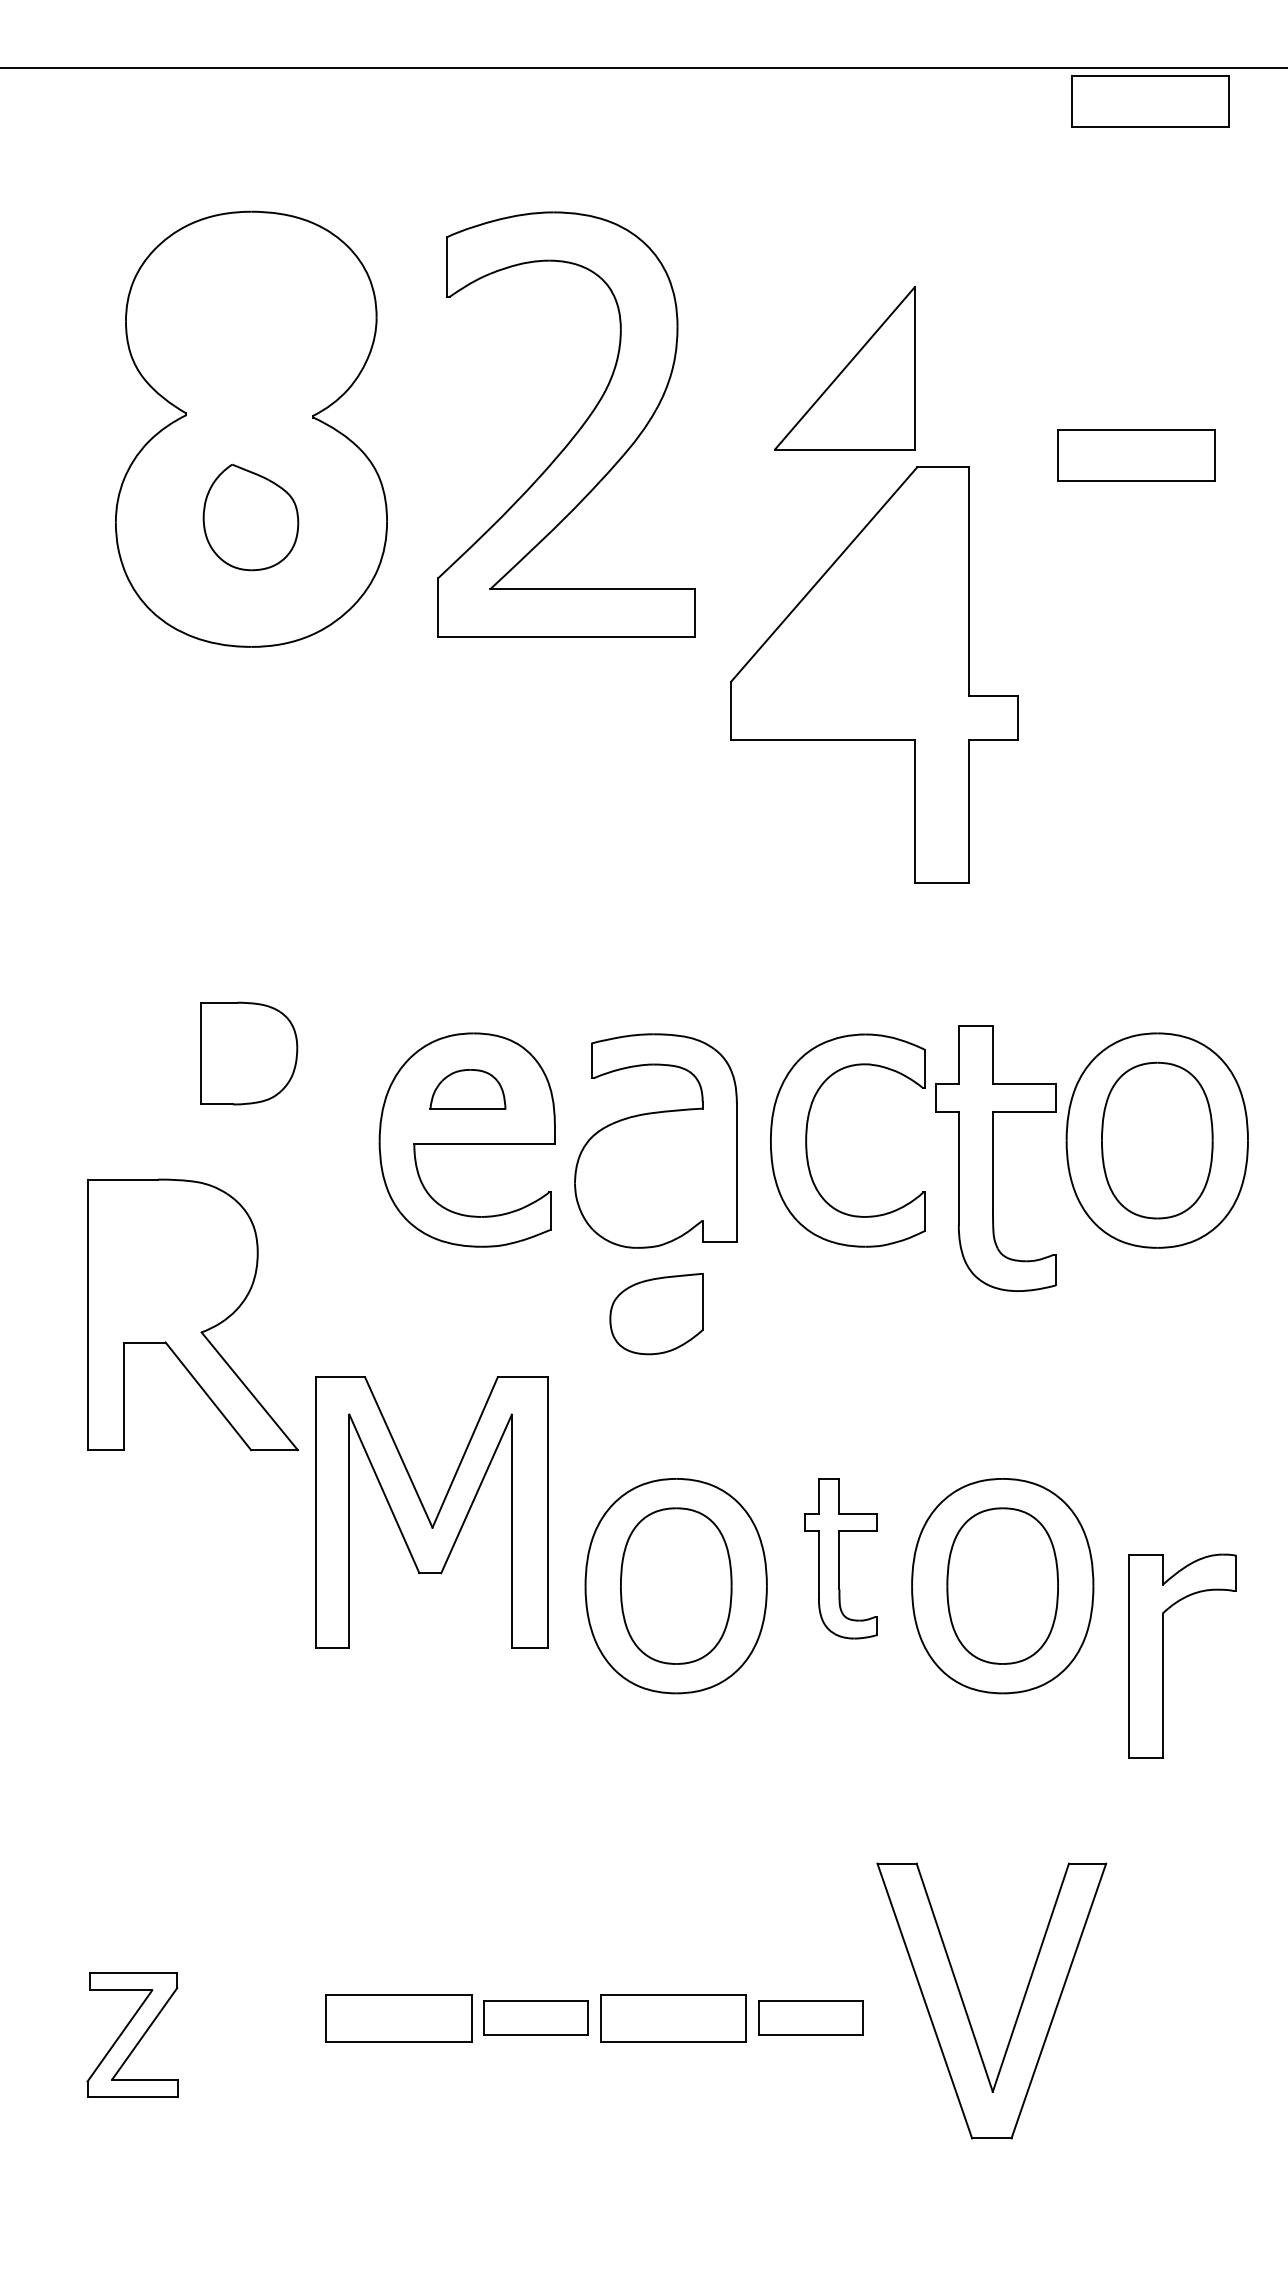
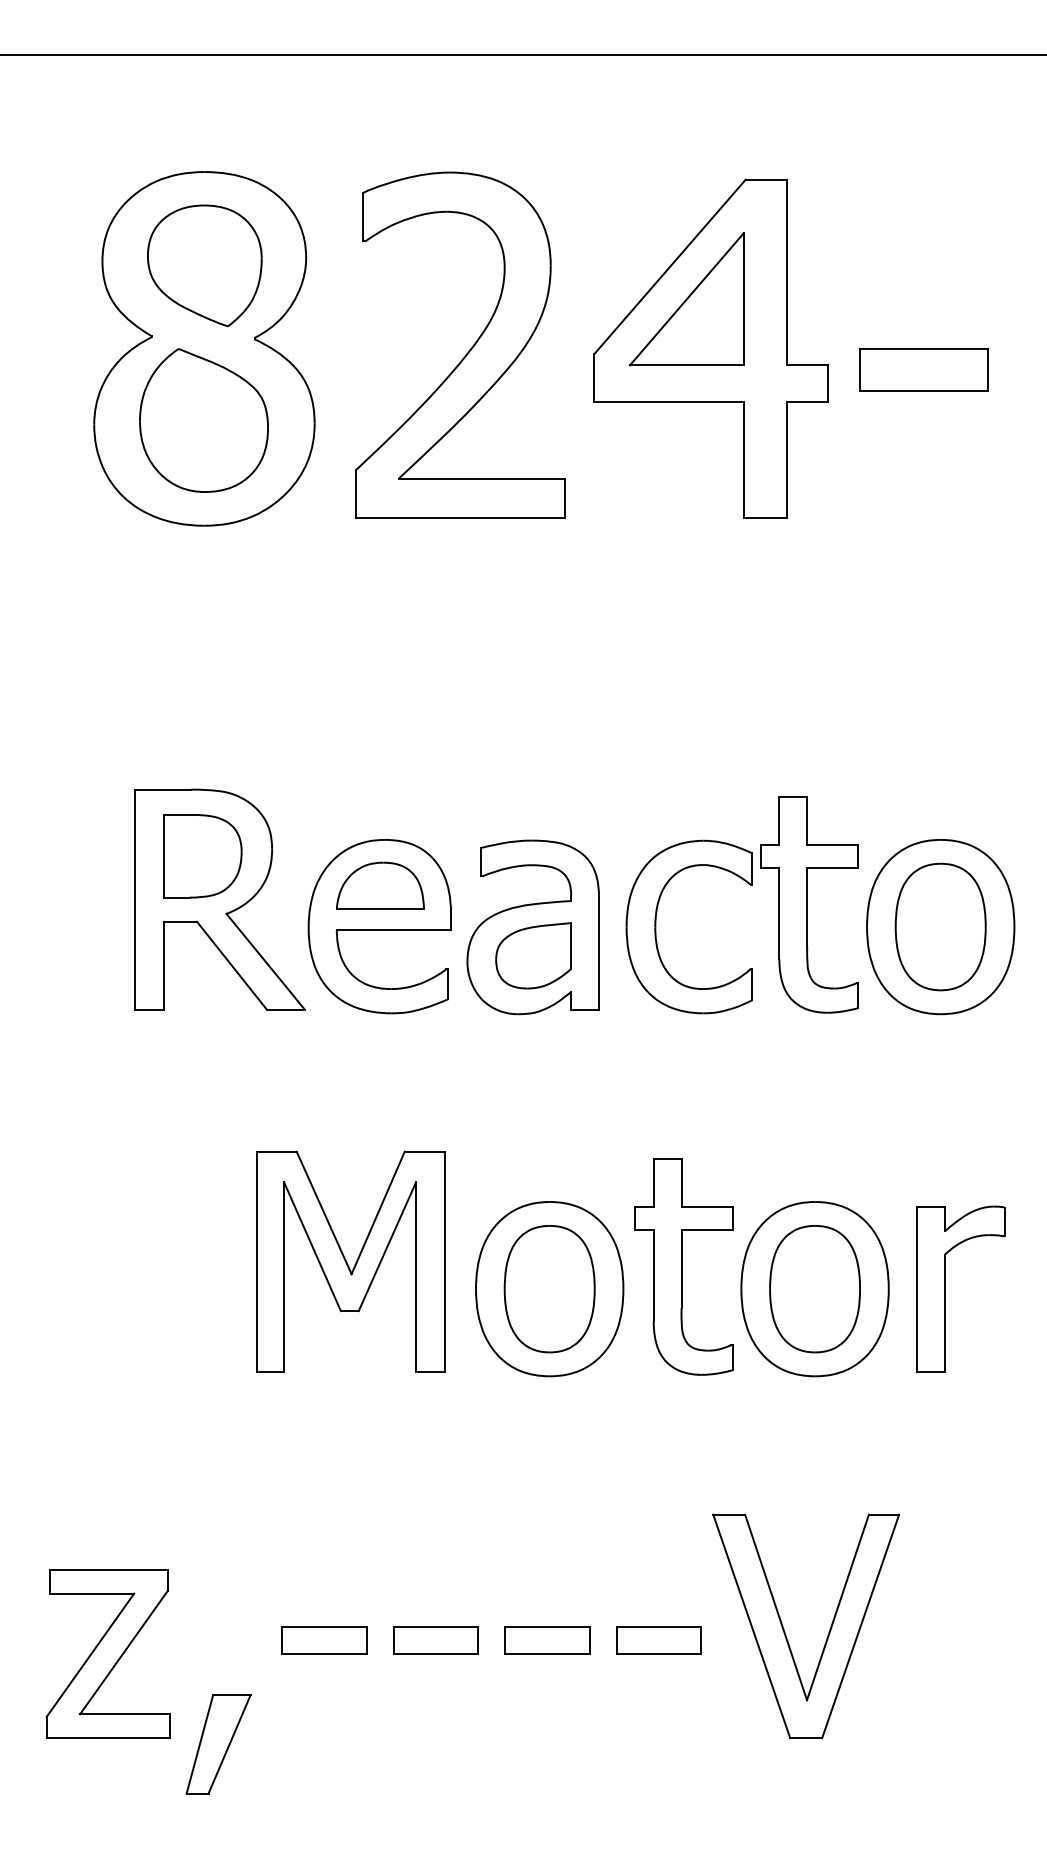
part: (1150, 101) -> (935, 82), removed
part: (251, 327) -> (204, 266), added
part: (250, 517) -> (203, 420), size x1.67
part: (874, 674) -> (710, 348), moved
part: (467, 1089) -> (380, 885), size x1.43
part: (995, 1158) -> (809, 904), moved
part: (192, 1314) -> (219, 899), moved
part: (656, 1314) -> (533, 956), moved
part: (431, 1512) -> (350, 1261), moved
part: (840, 1558) -> (683, 1266), size x1.67
part: (1163, 1655) -> (945, 1288), moved
part: (398, 2017) -> (323, 1639), size x0.71
part: (672, 2017) -> (546, 1639), size x0.71
part: (132, 2034) -> (107, 1653), size x1.67
part: (268, 2145) -> (218, 1743), added

